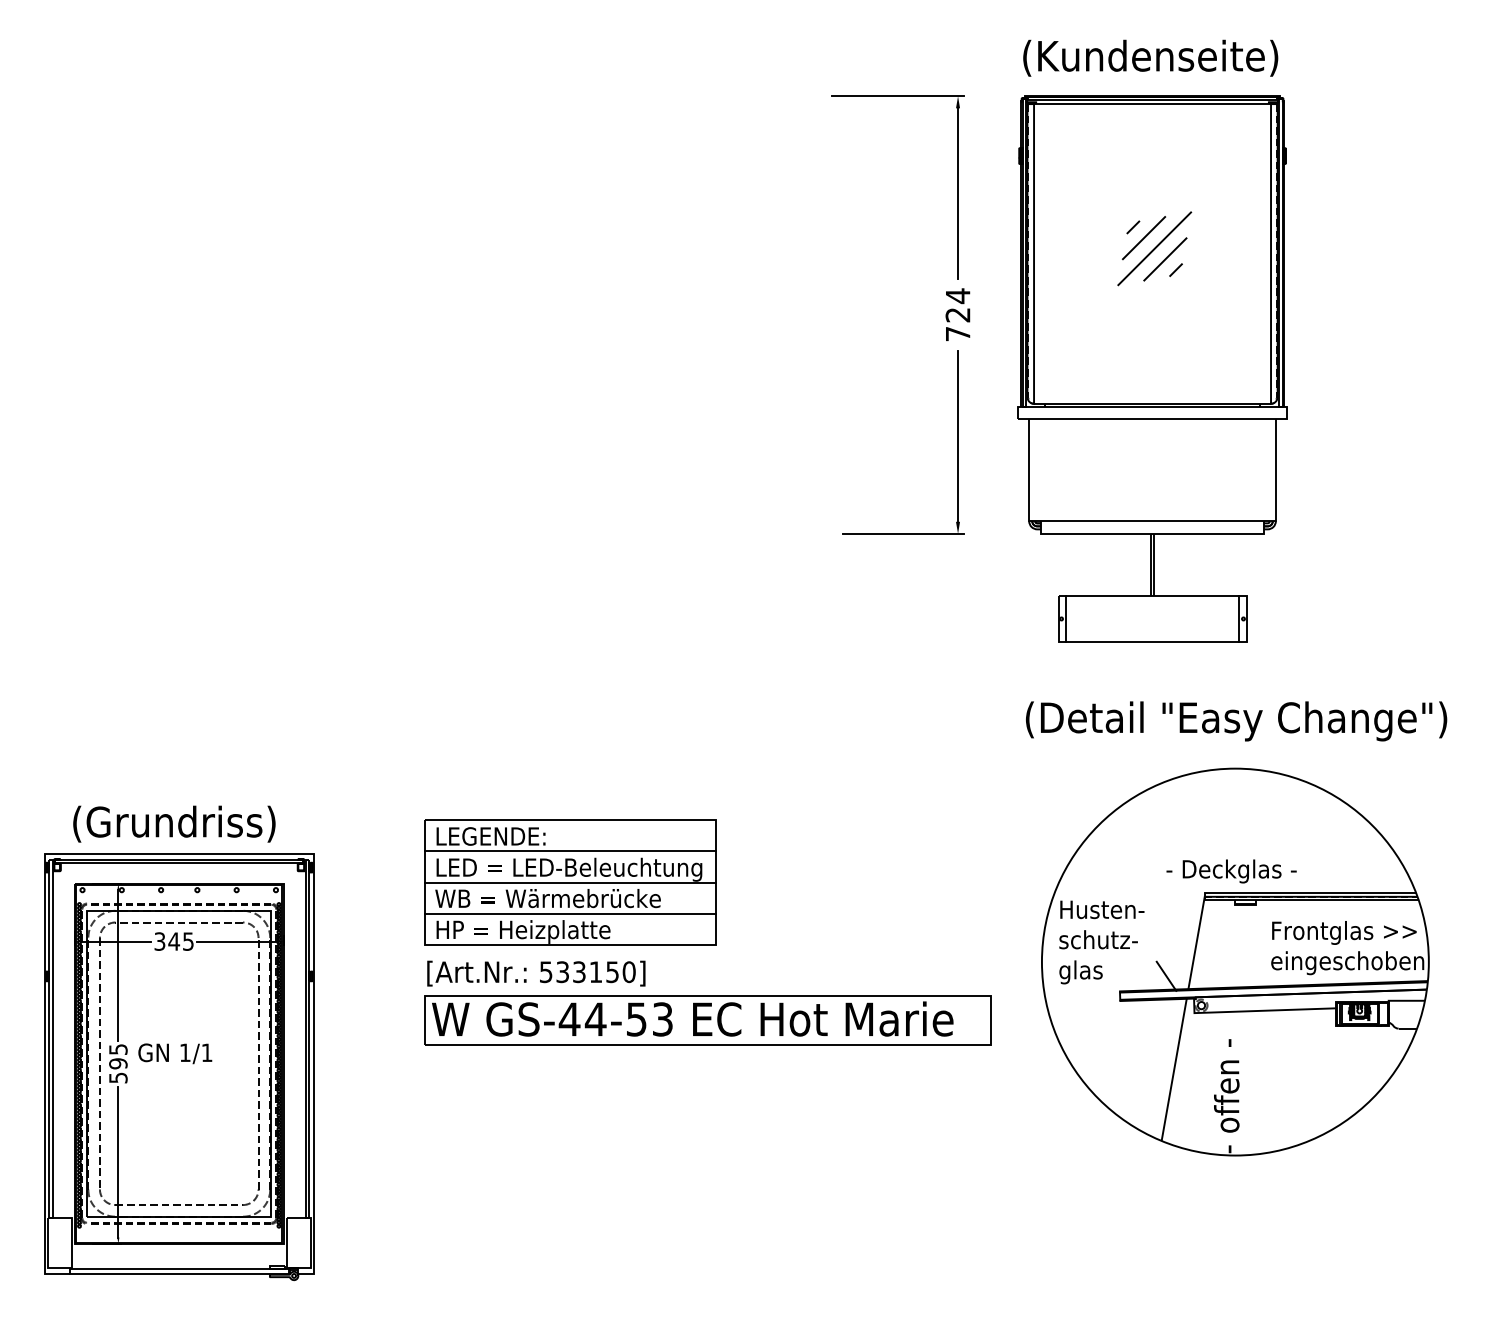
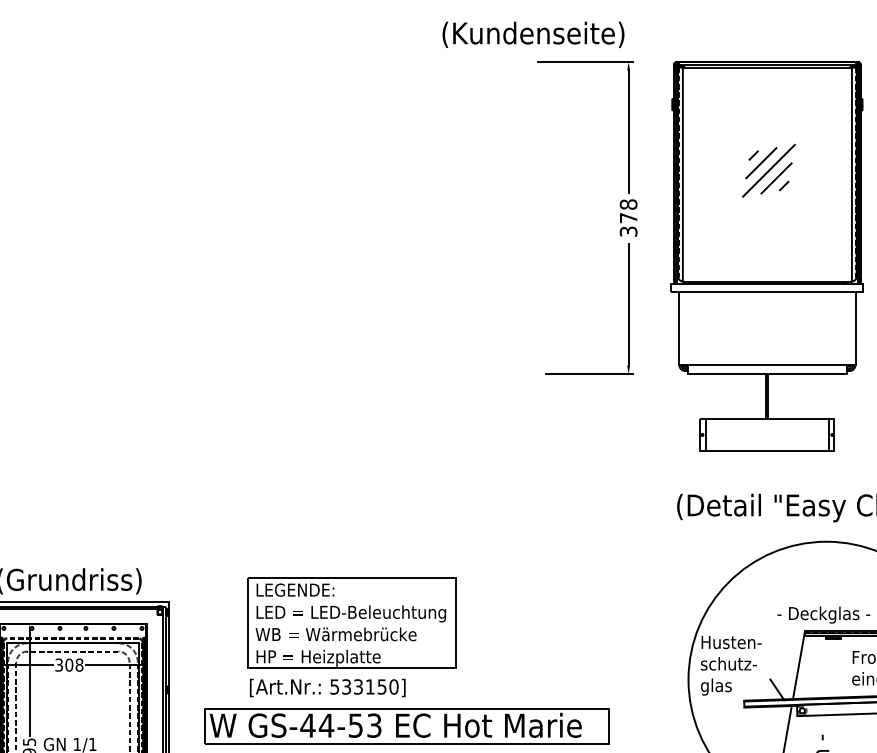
text: (1150, 57) -> (533, 34), moved
text: (957, 314) -> (628, 217), 724 -> 378
line: (570, 851) -> (352, 600), removed
line: (570, 882) -> (352, 622), removed
line: (570, 914) -> (352, 645), removed
text: (180, 941) -> (73, 665), 345 -> 308
part: (707, 1020) -> (406, 726), moved

